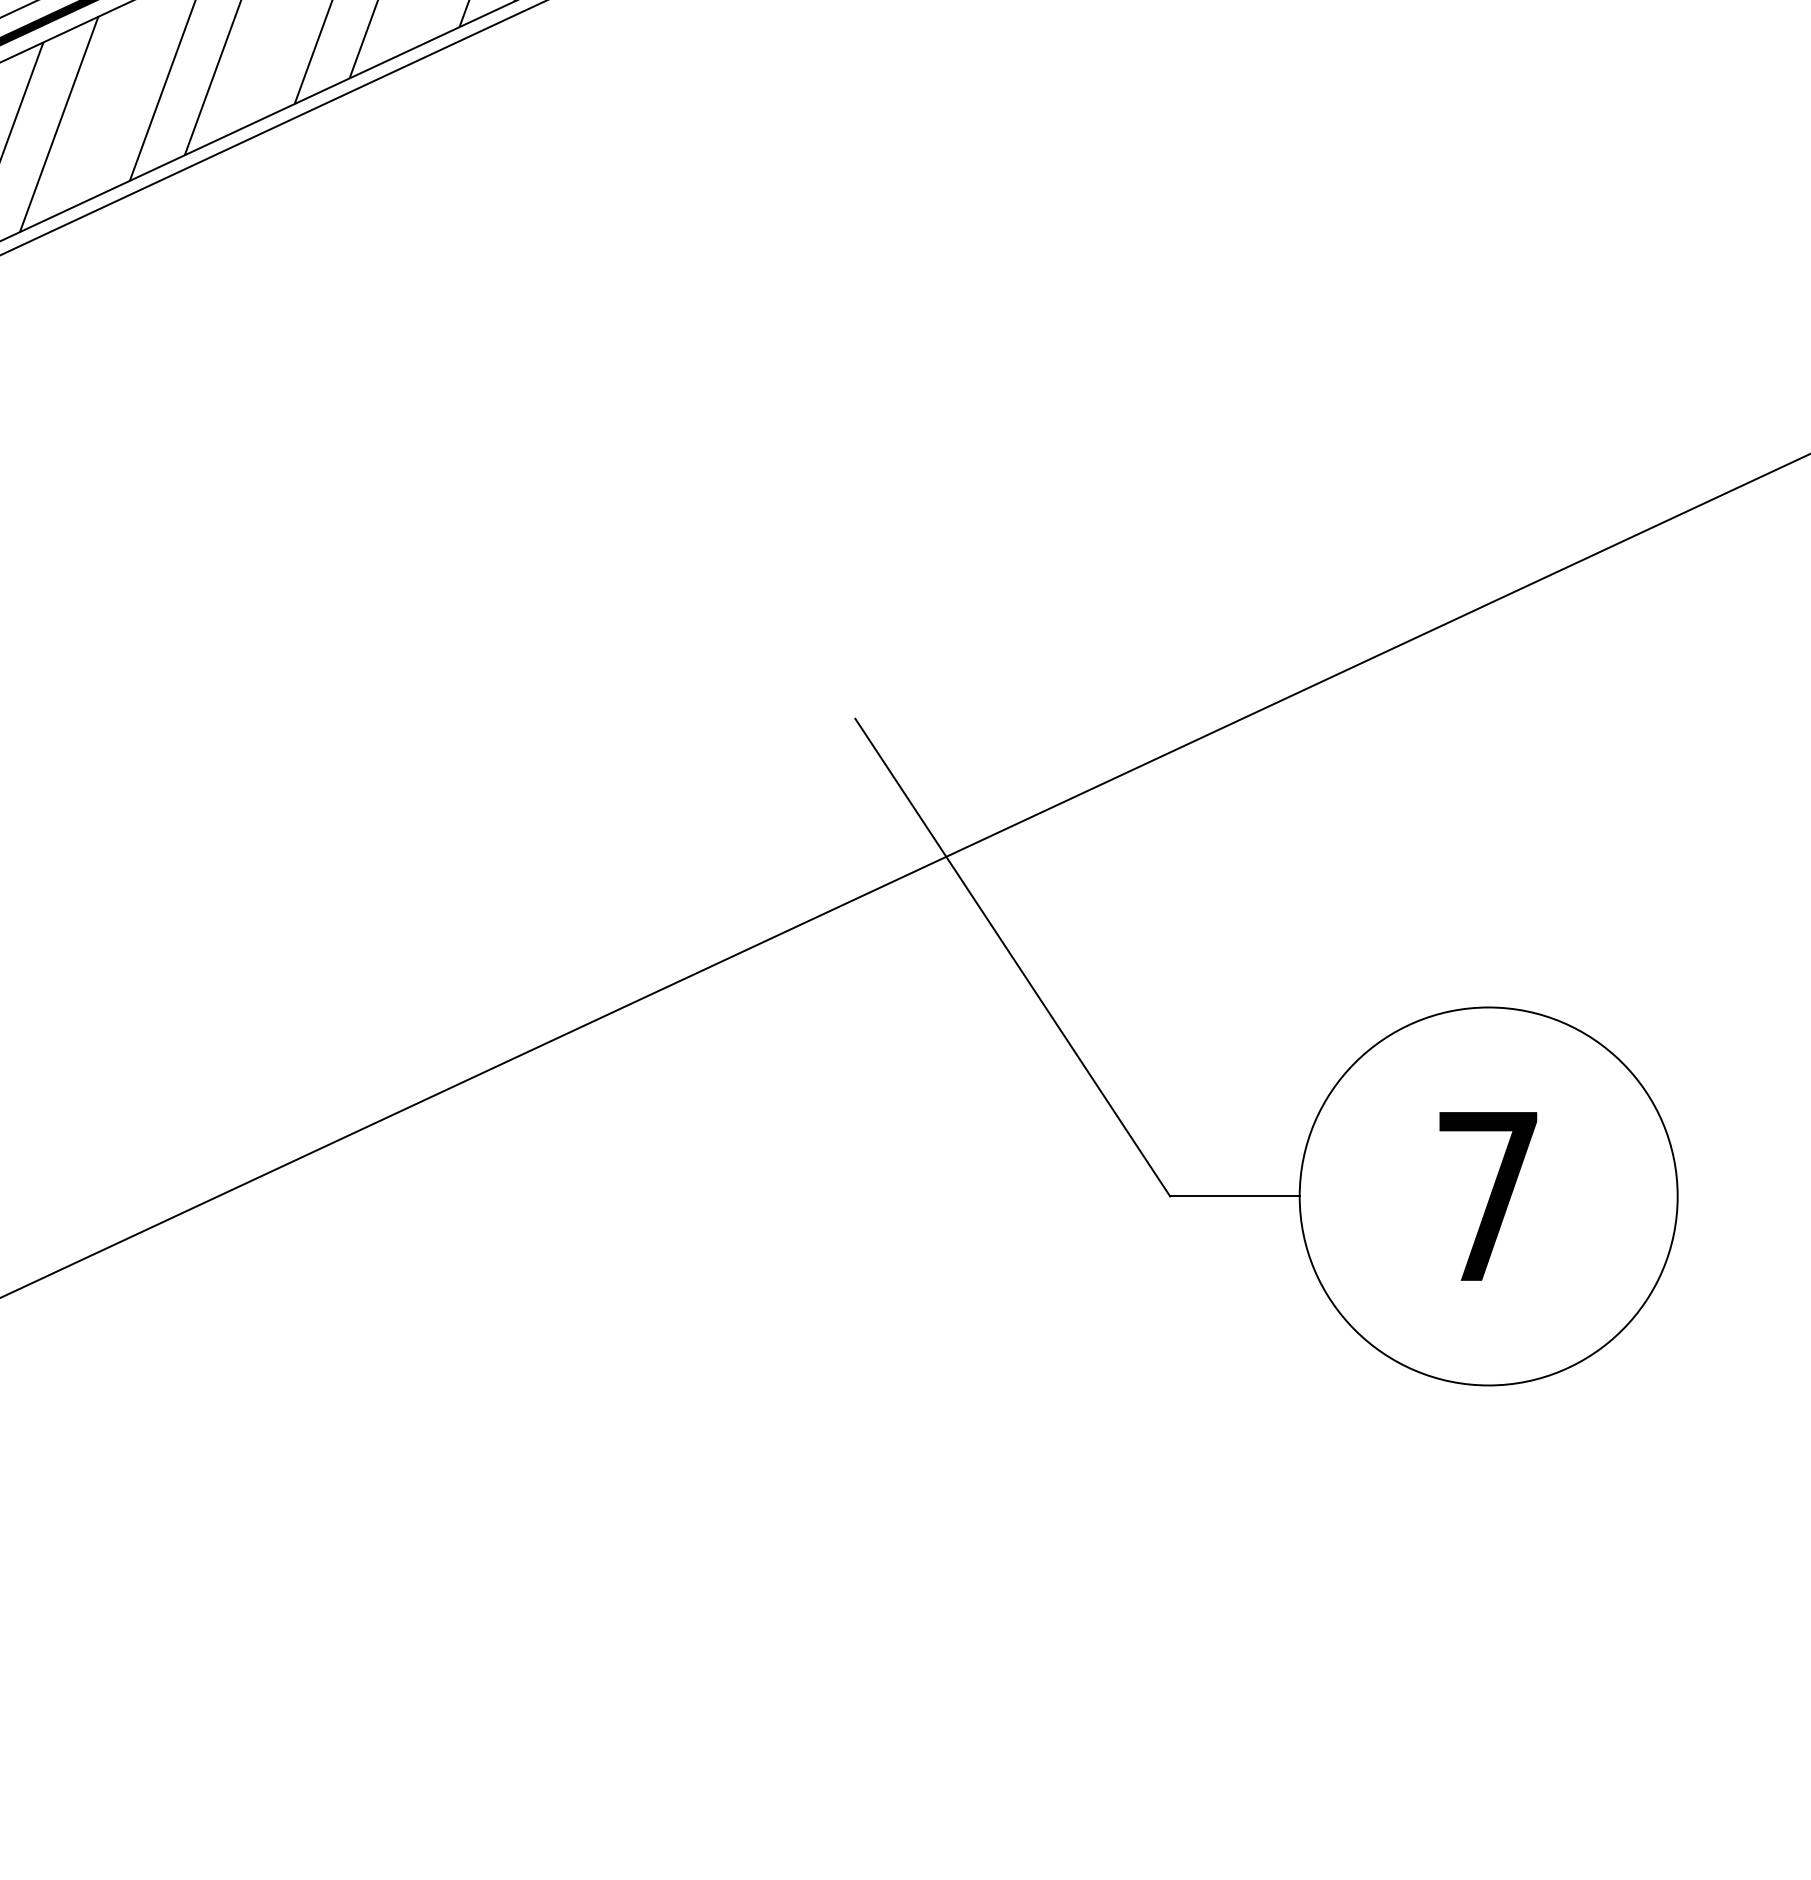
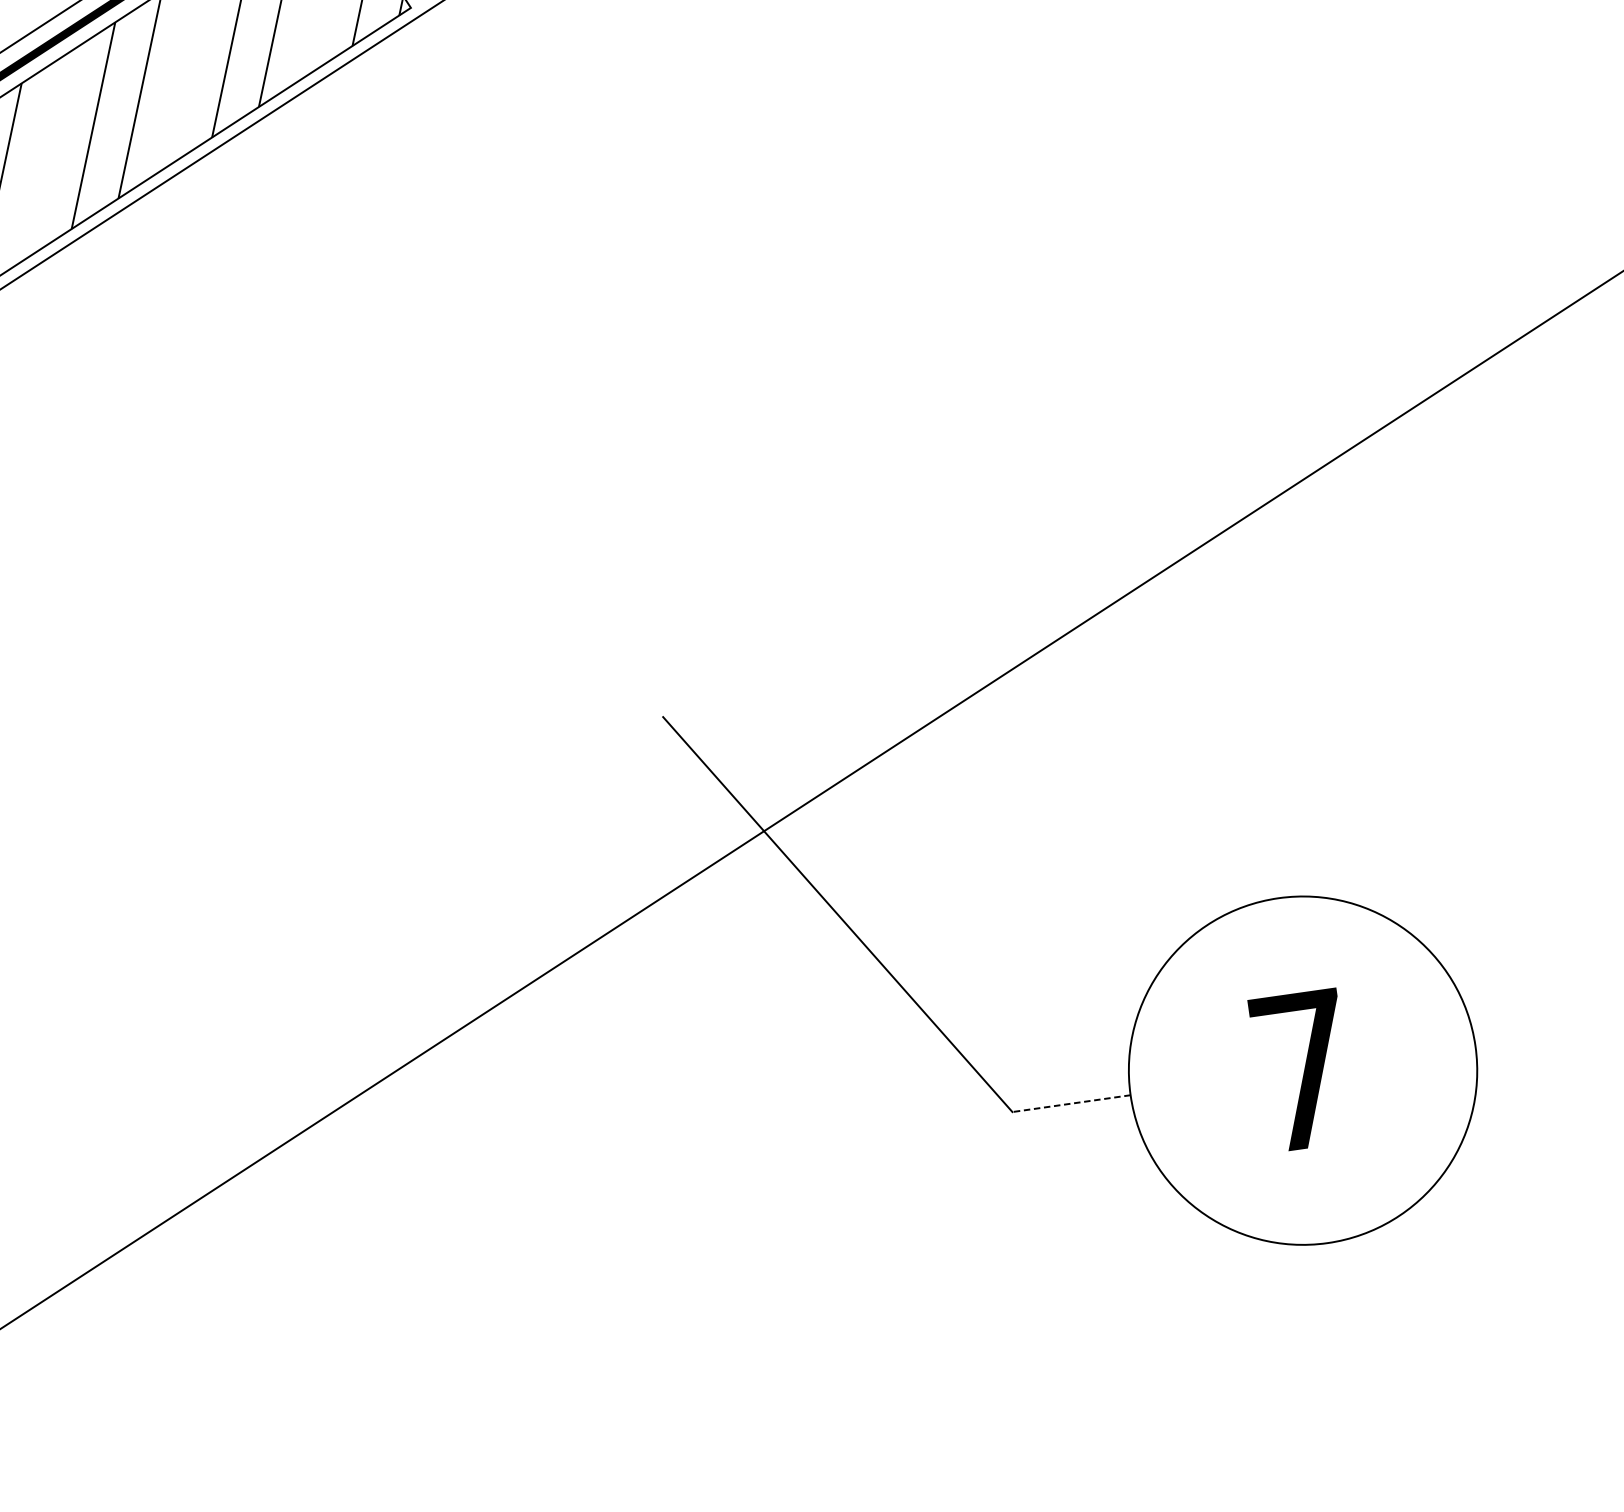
line: (1234, 1196) -> (1071, 1103), solid -> dashed

